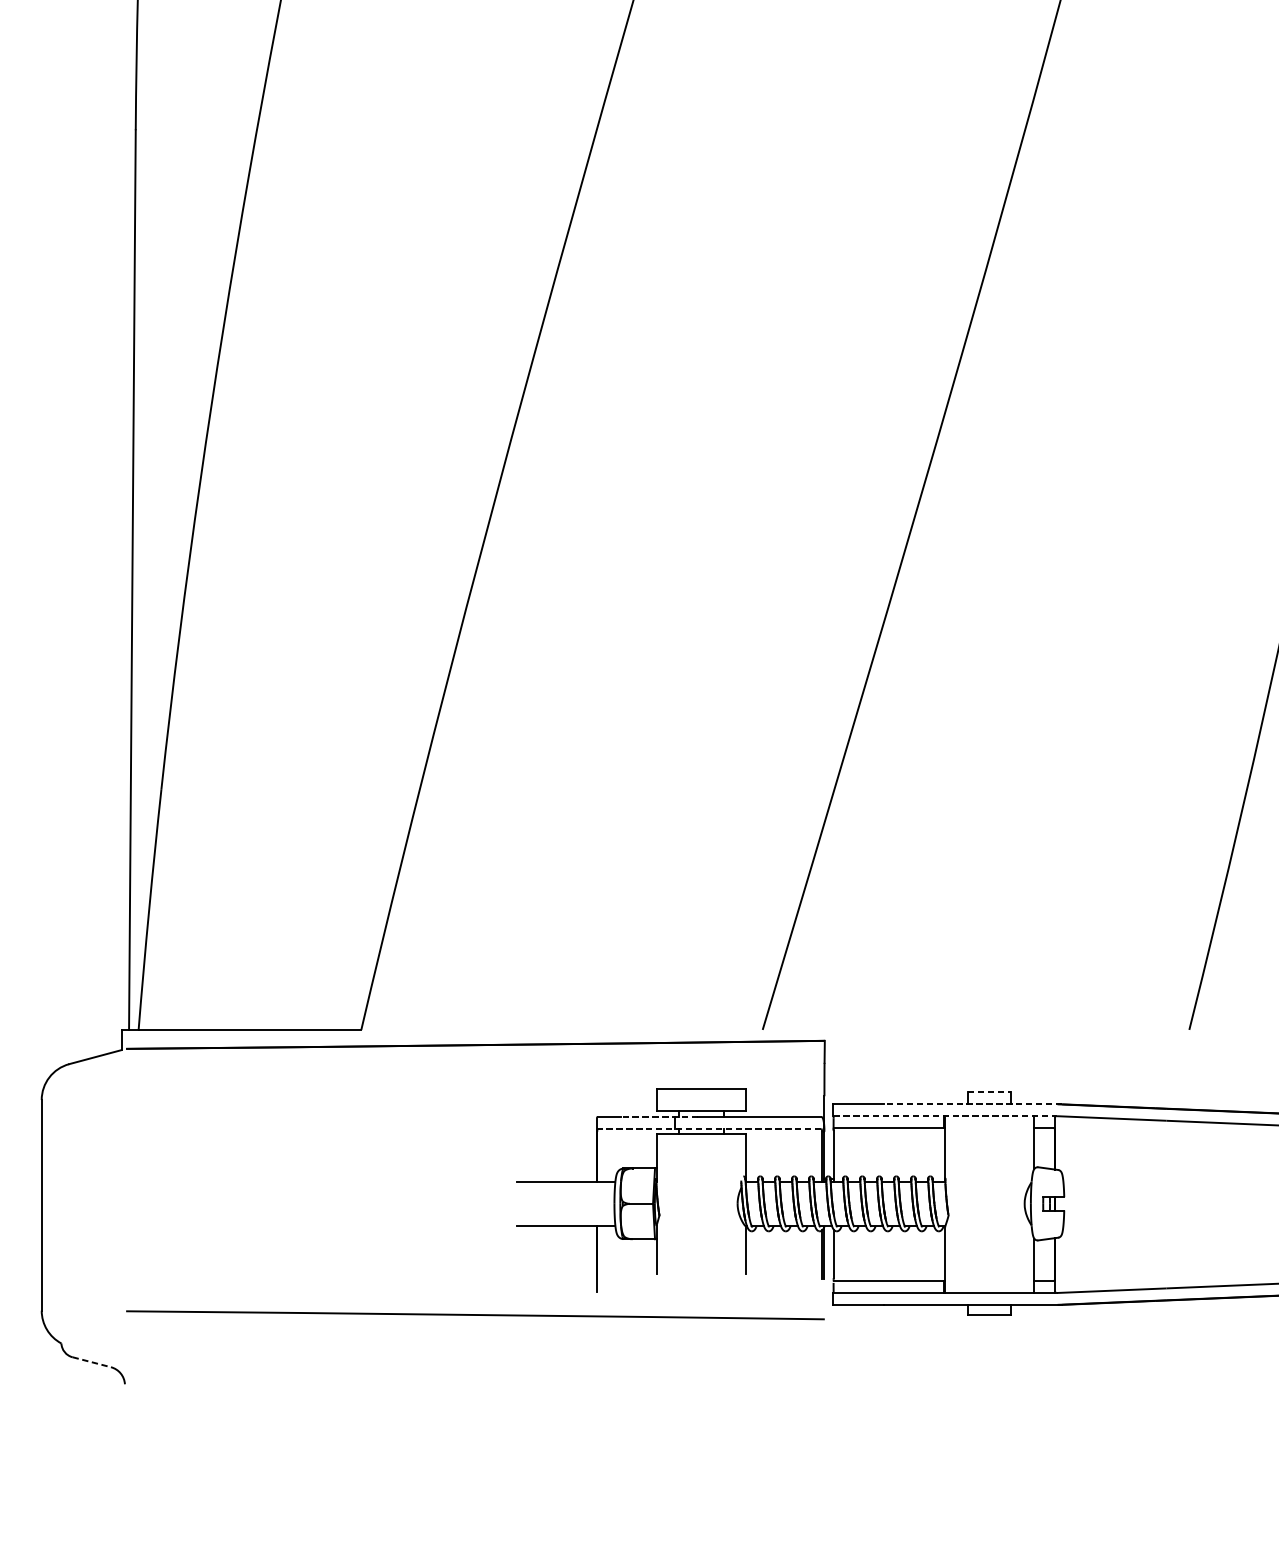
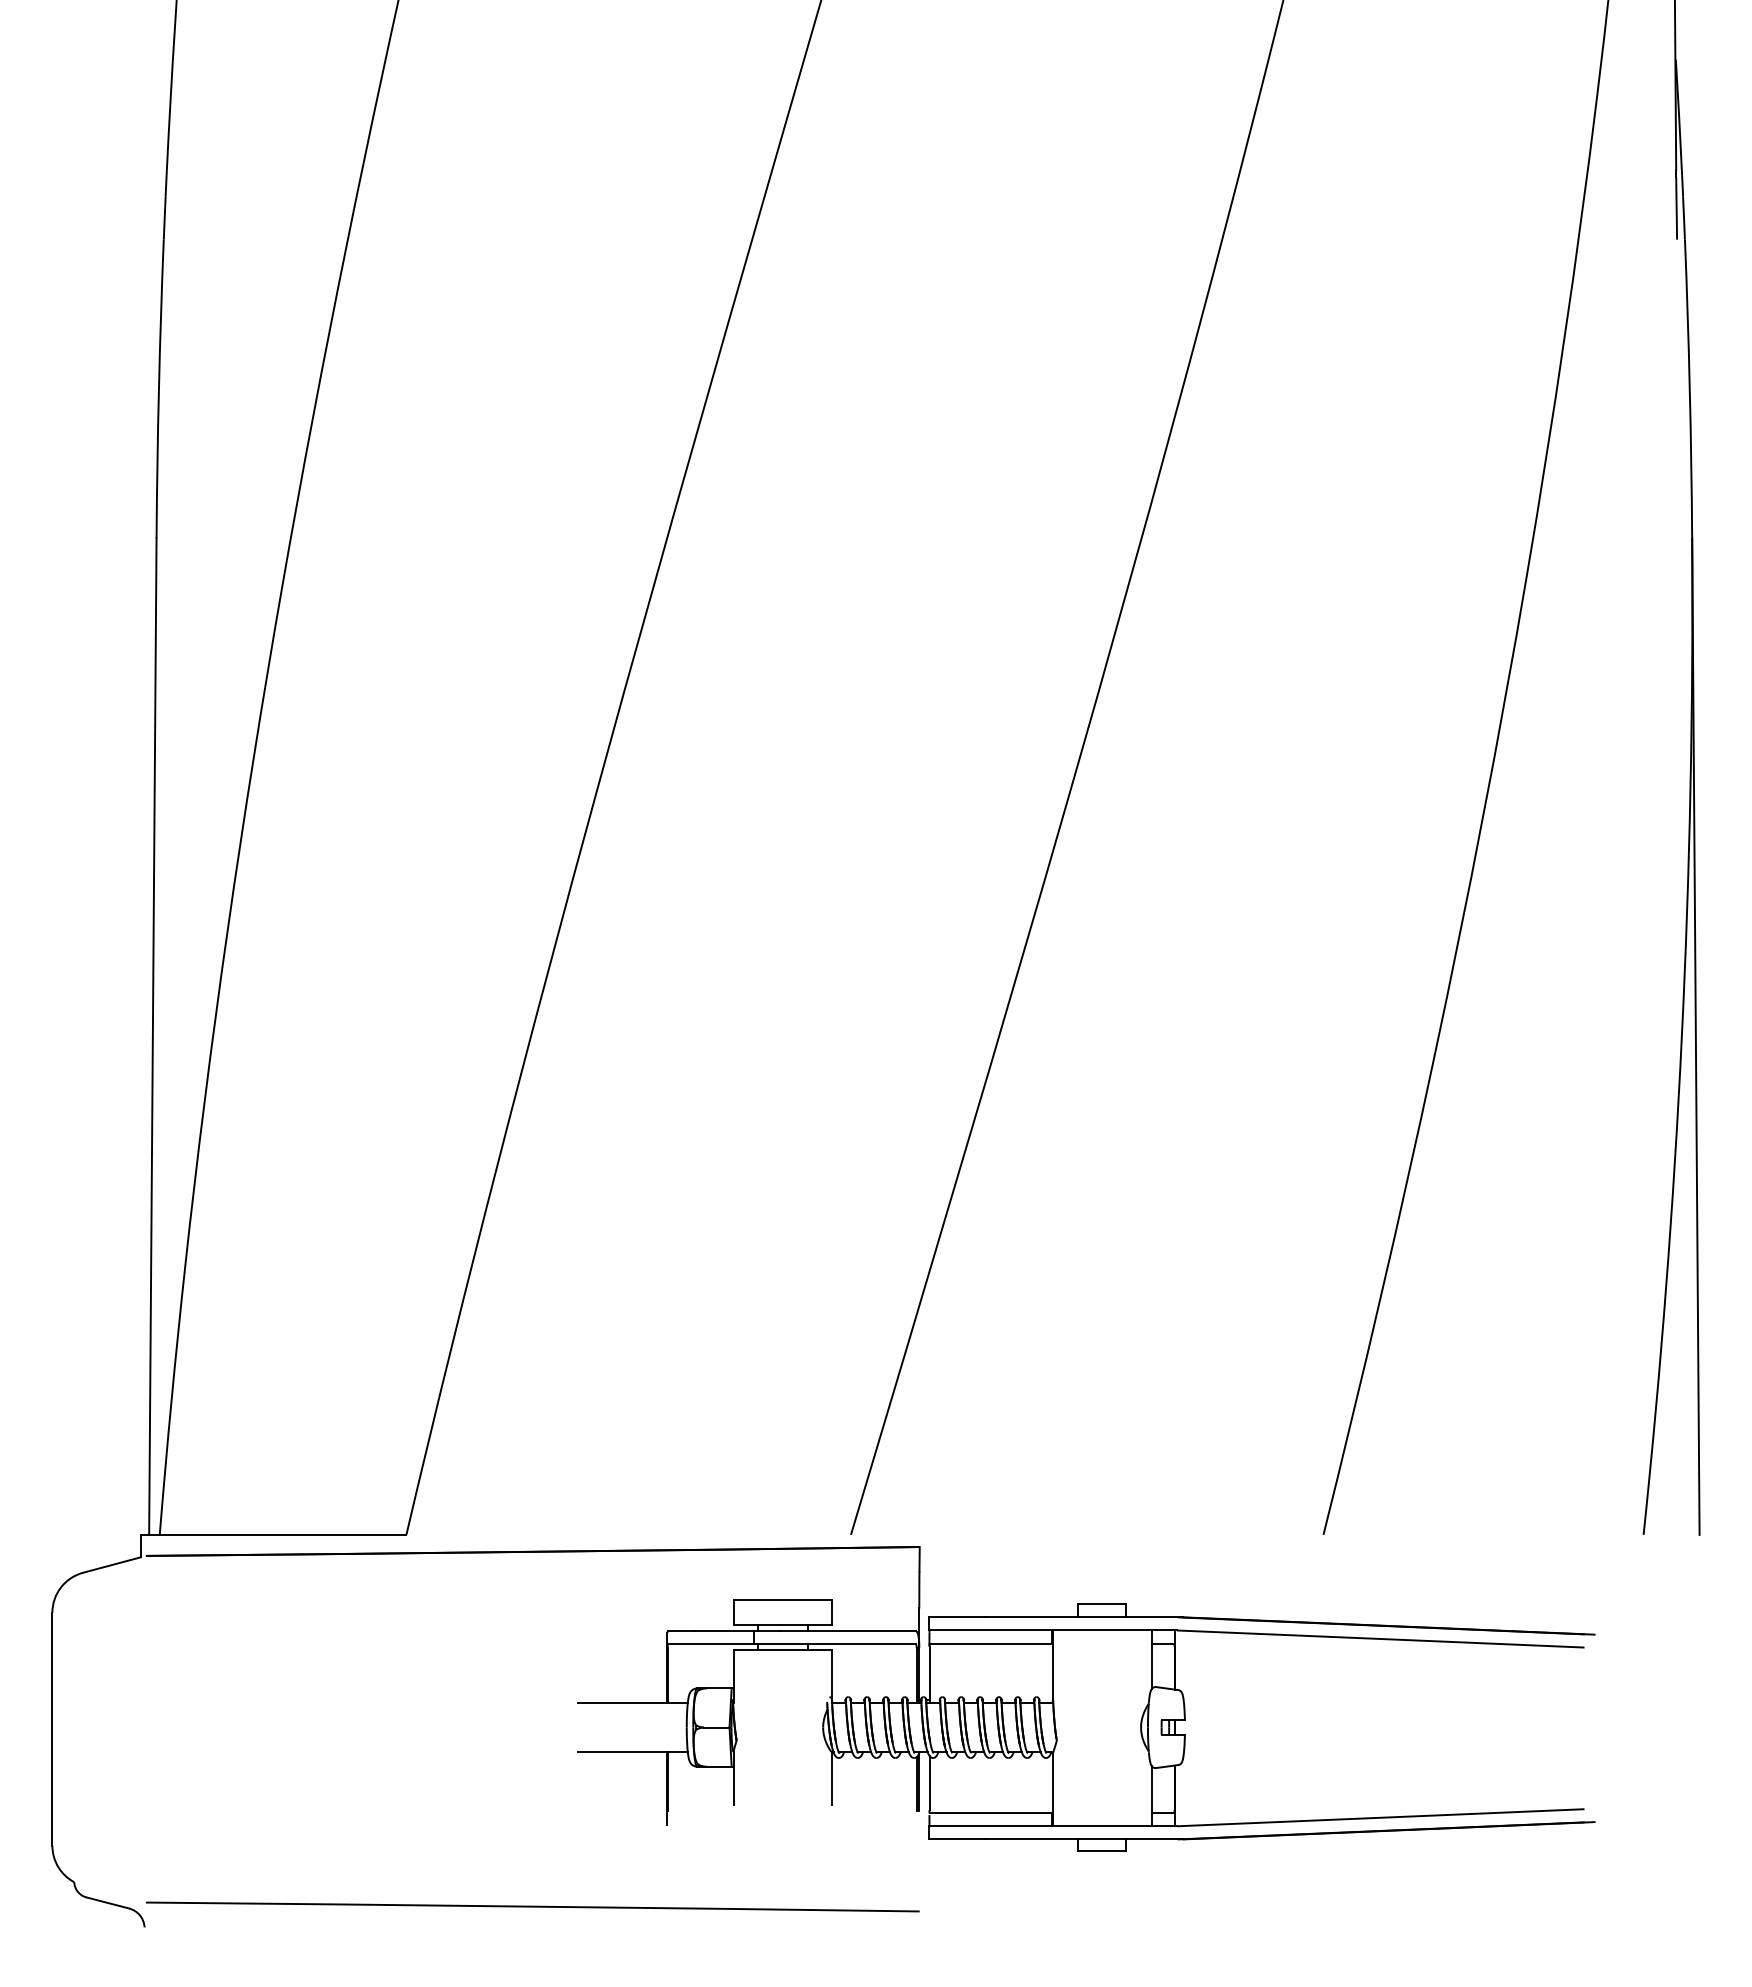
line: (989, 1092) -> (1102, 1604), dashed -> solid
line: (972, 1104) -> (1083, 1617), dashed -> solid
line: (945, 1116) -> (1053, 1630), dashed -> solid
line: (660, 1117) -> (737, 1631), dashed -> solid
line: (709, 1128) -> (792, 1644), dashed -> solid
line: (475, 1314) -> (532, 1906), moved
line: (91, 1361) -> (107, 1902), dashed -> solid

